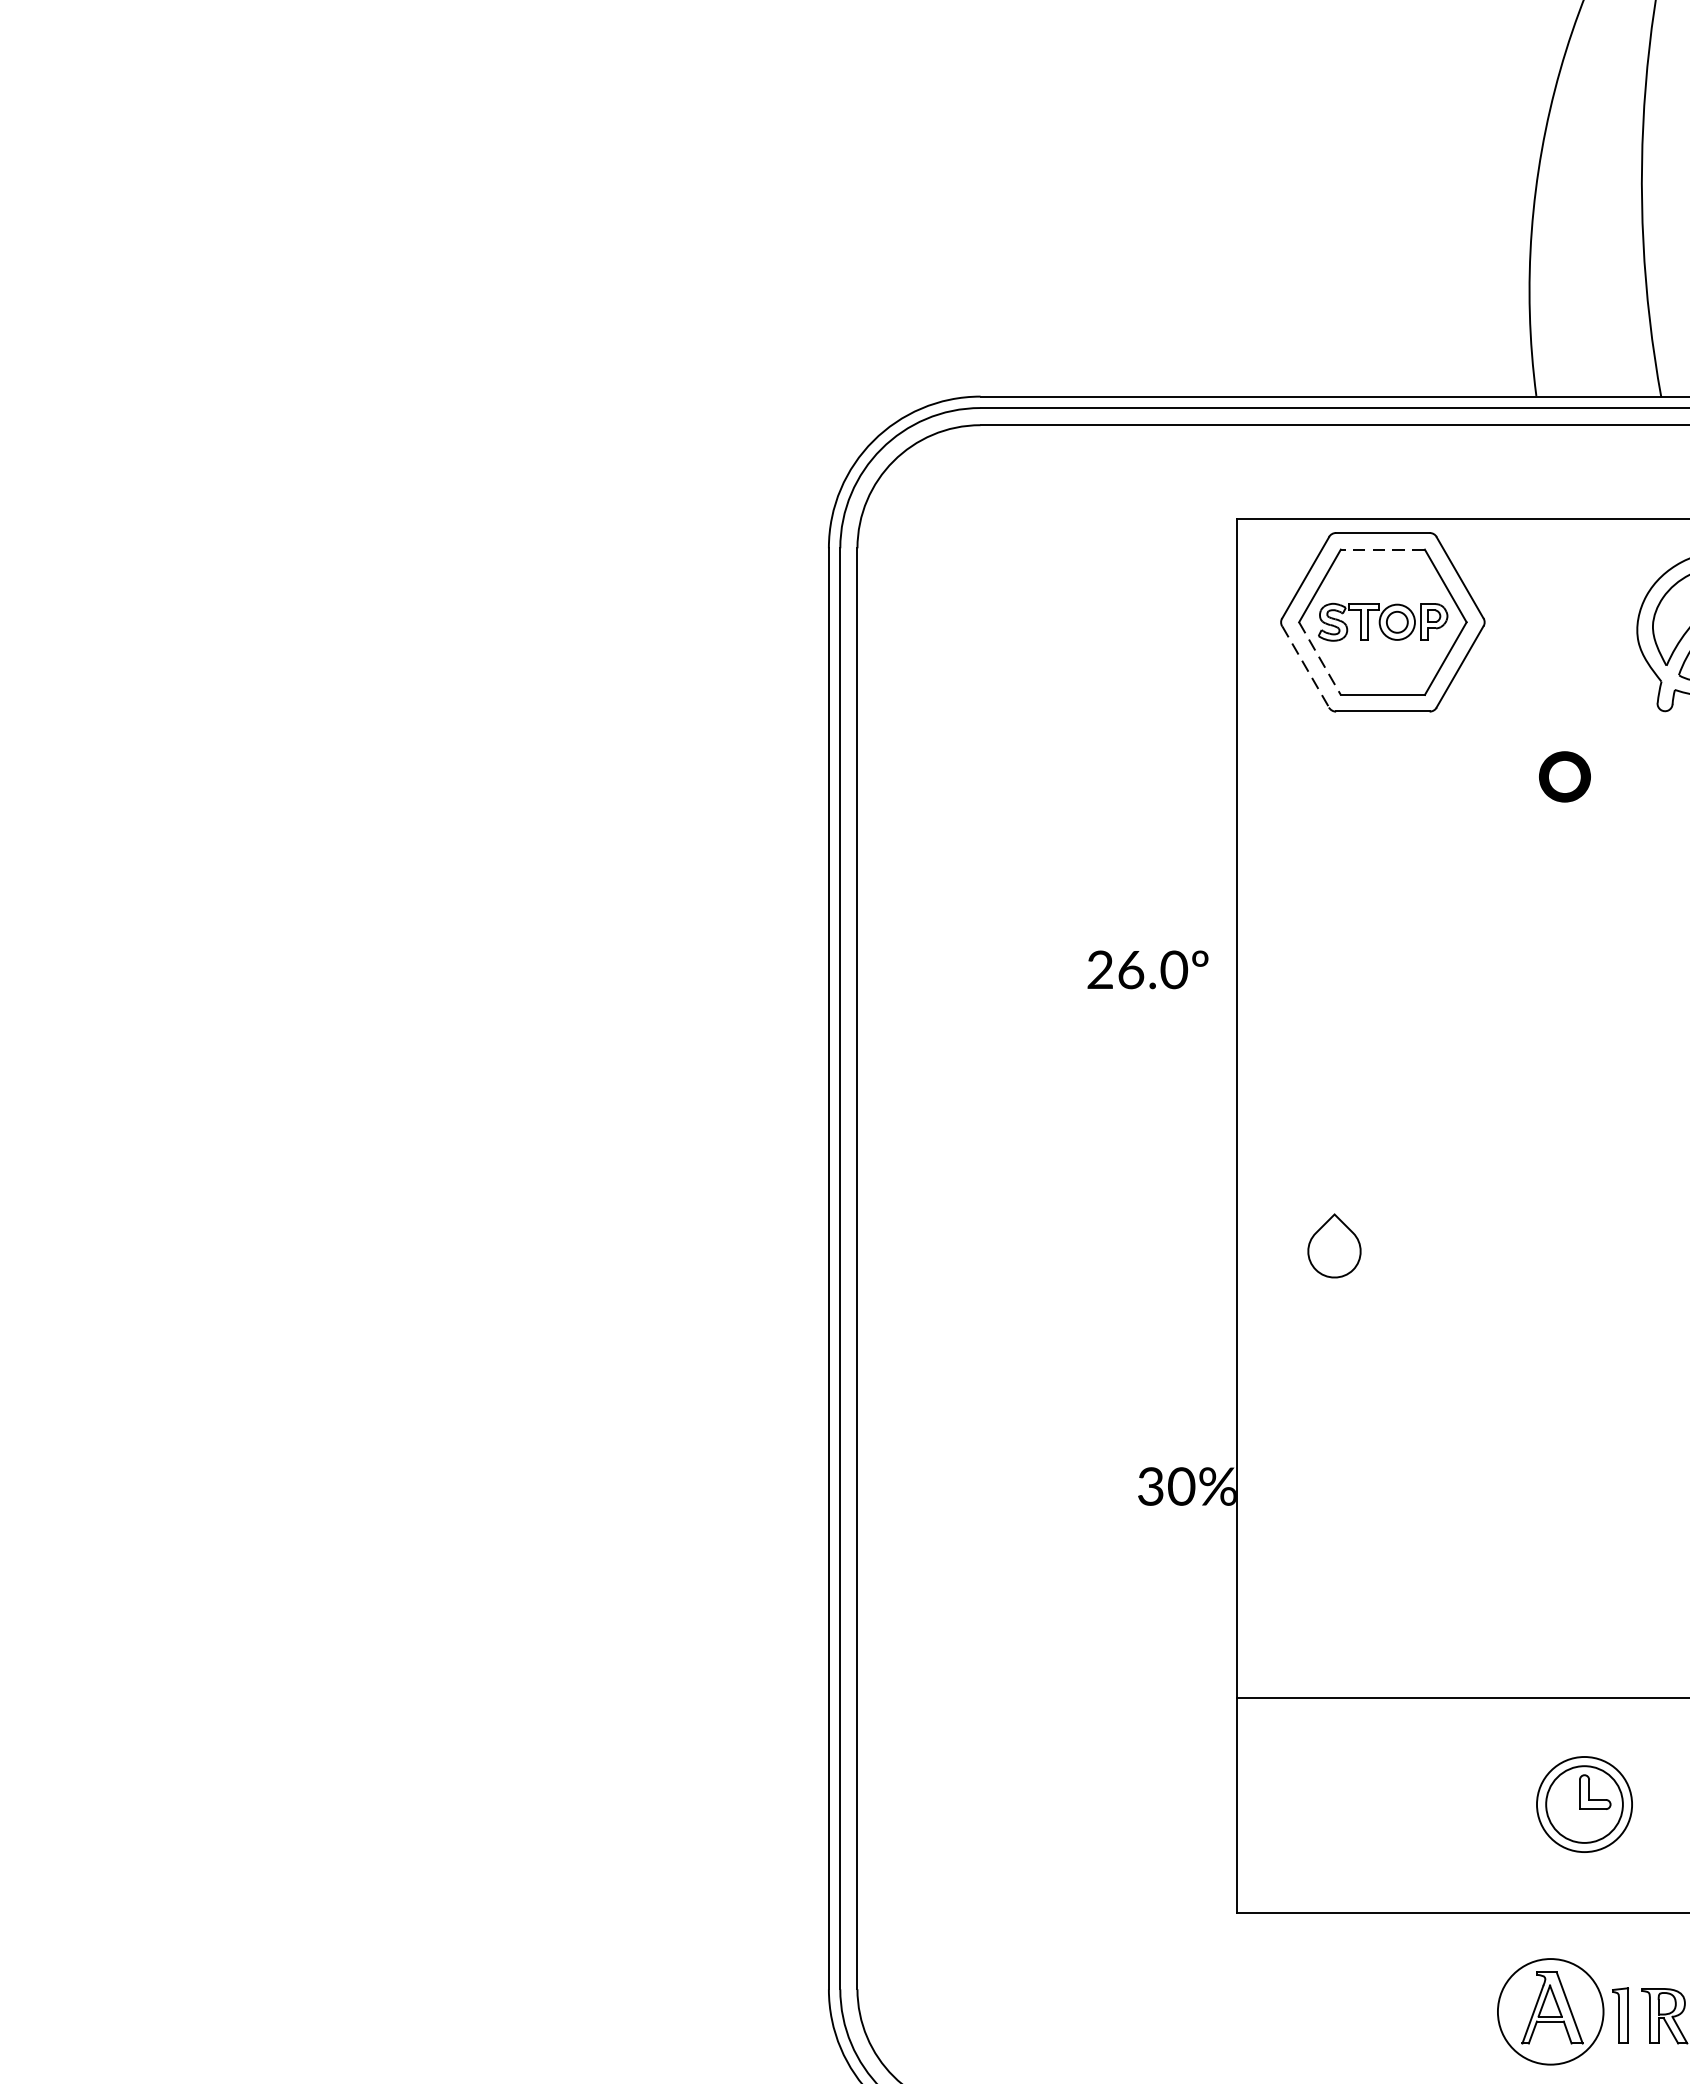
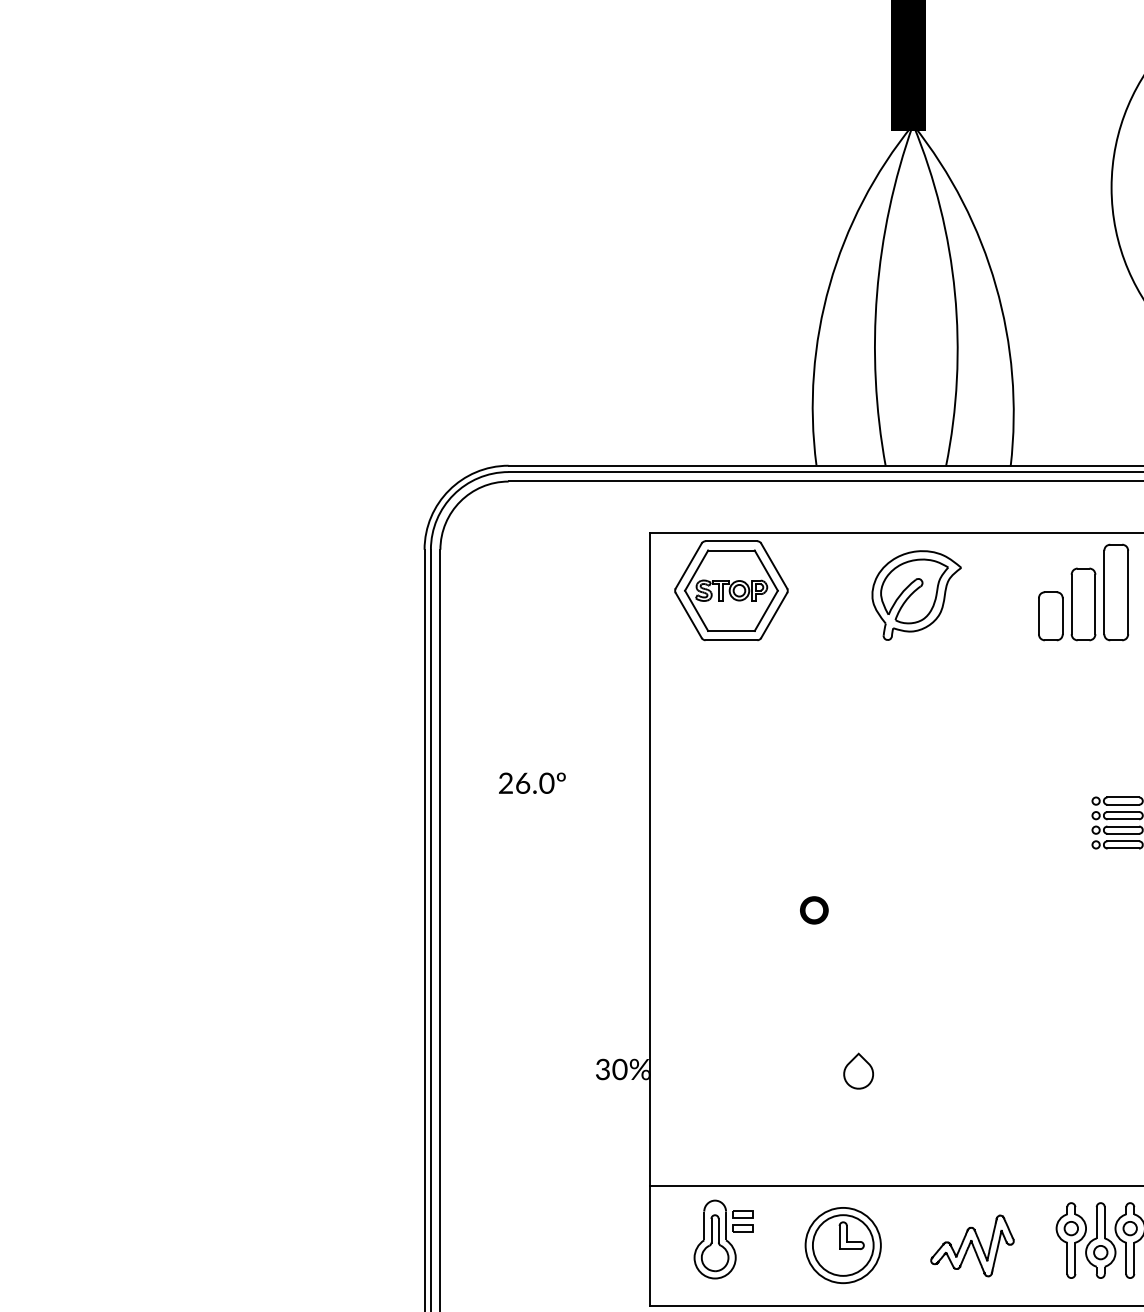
line: (1381, 549) -> (730, 550), dashed -> solid
line: (1319, 659) -> (696, 611), dashed -> solid
line: (1305, 666) -> (688, 615), dashed -> solid
text: (1565, 777) -> (814, 910), moved
text: (1148, 968) -> (532, 782), moved
part: (1334, 1244) -> (858, 1070), moved
part: (1368, 1793) -> (723, 1239), added
part: (1583, 1804) -> (842, 1245), size x1.43

